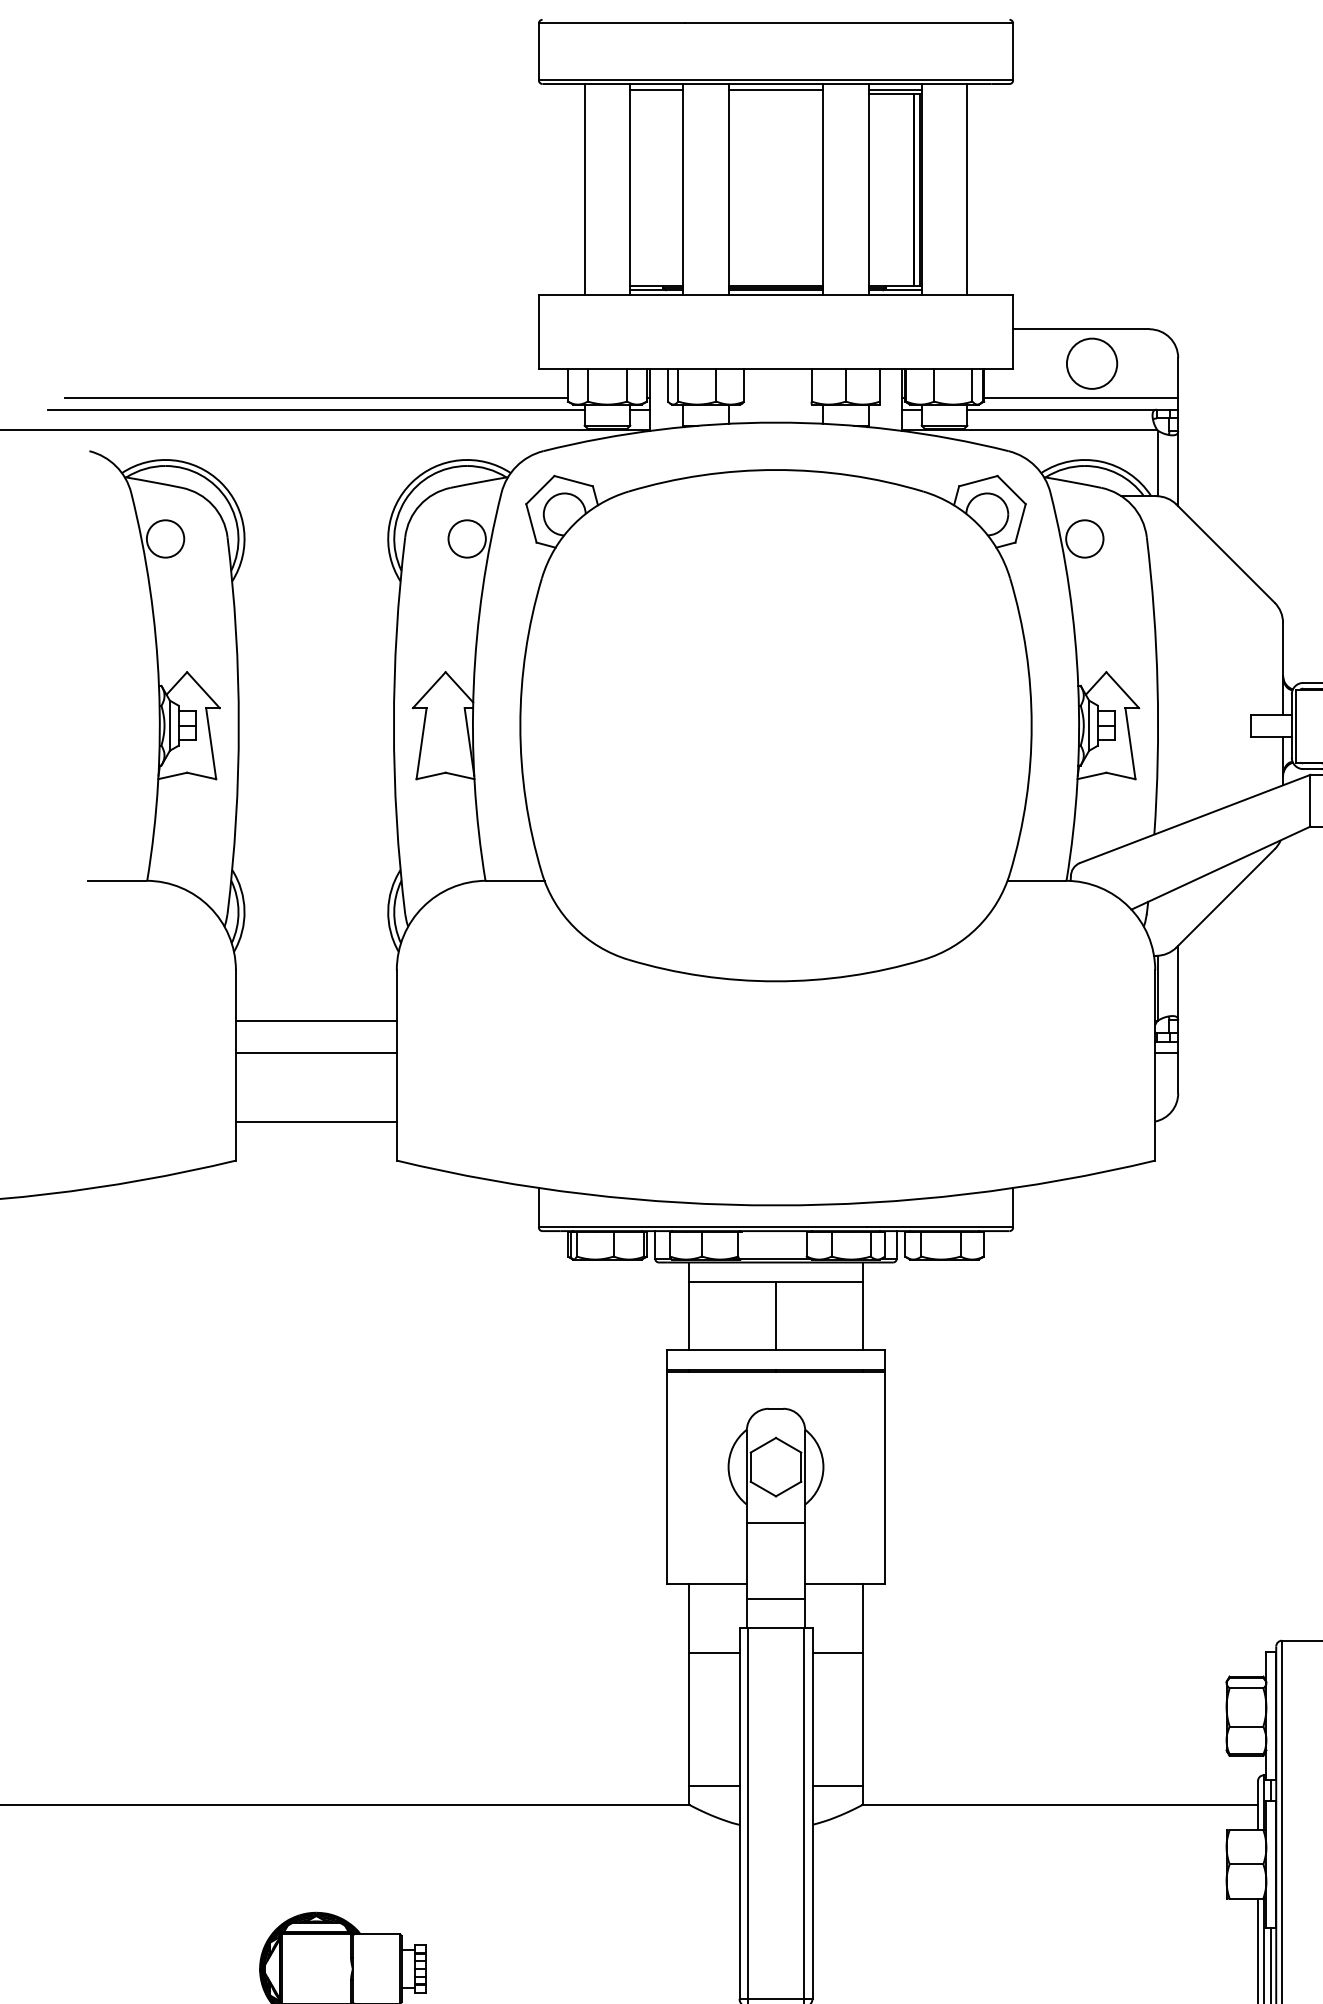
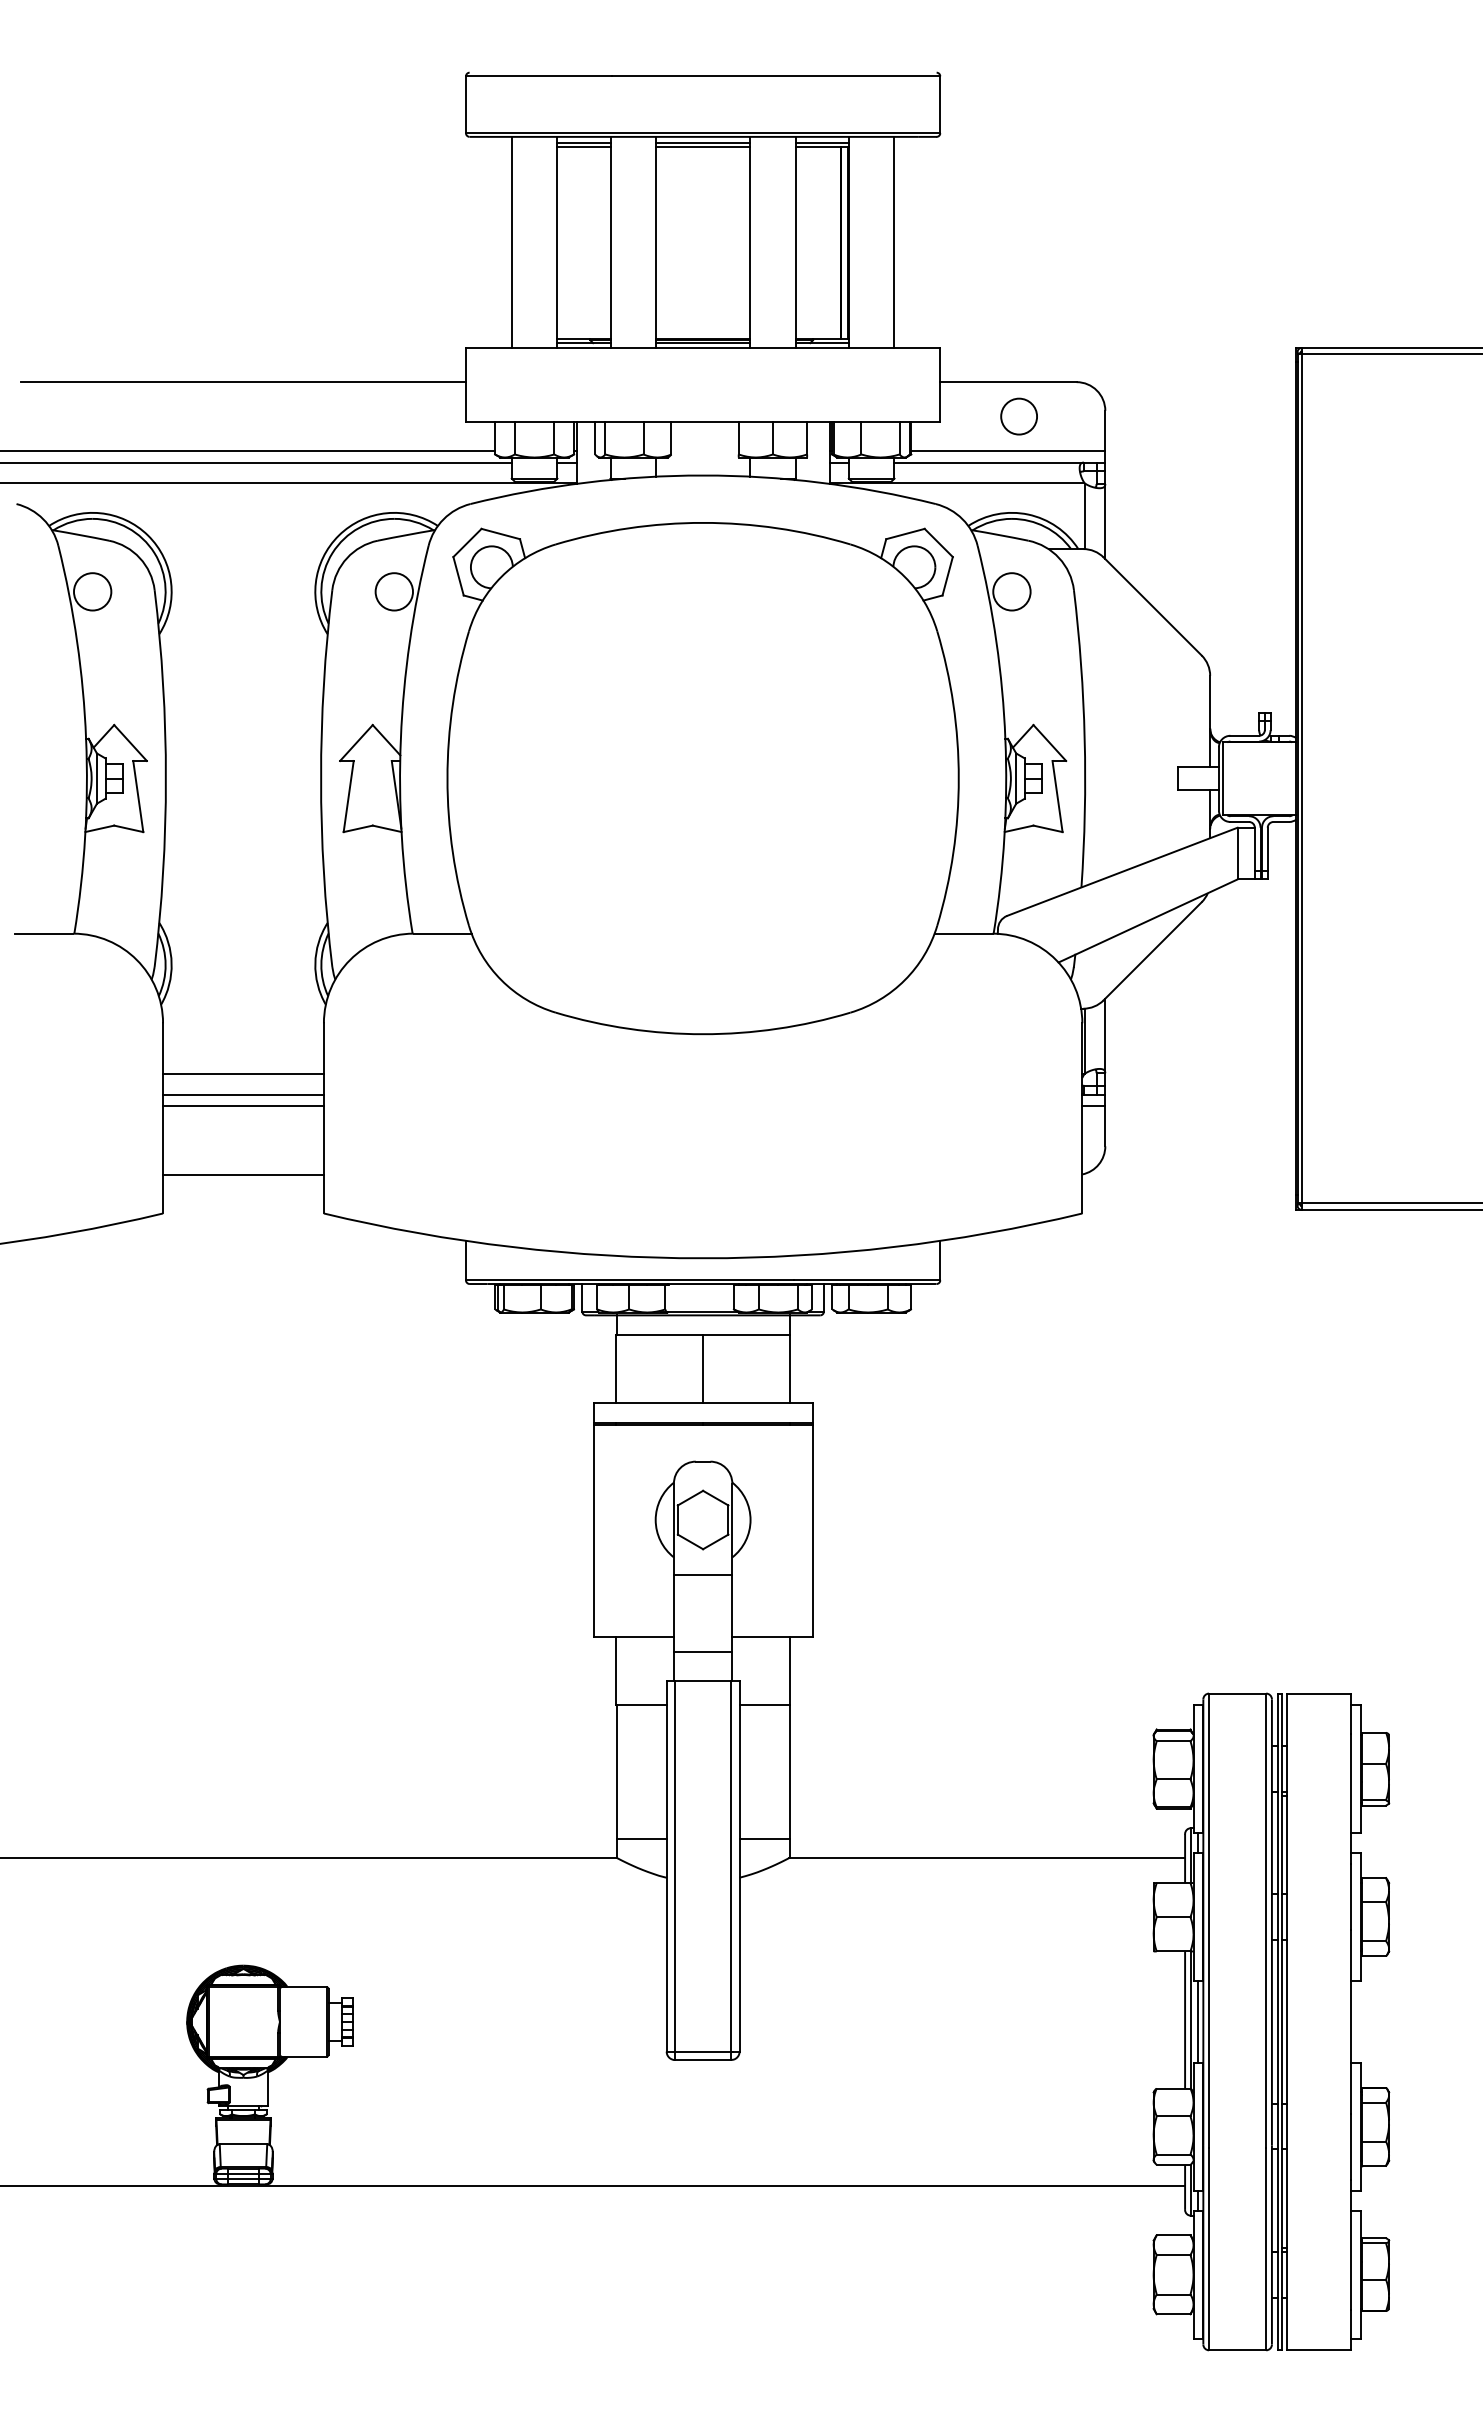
line: (656, 94) -> (583, 147), added
line: (776, 94) -> (703, 147), added
line: (316, 329) -> (243, 382), added
circle: (1091, 363) -> (1018, 416), size x0.71
line: (316, 1041) -> (243, 1094), added

